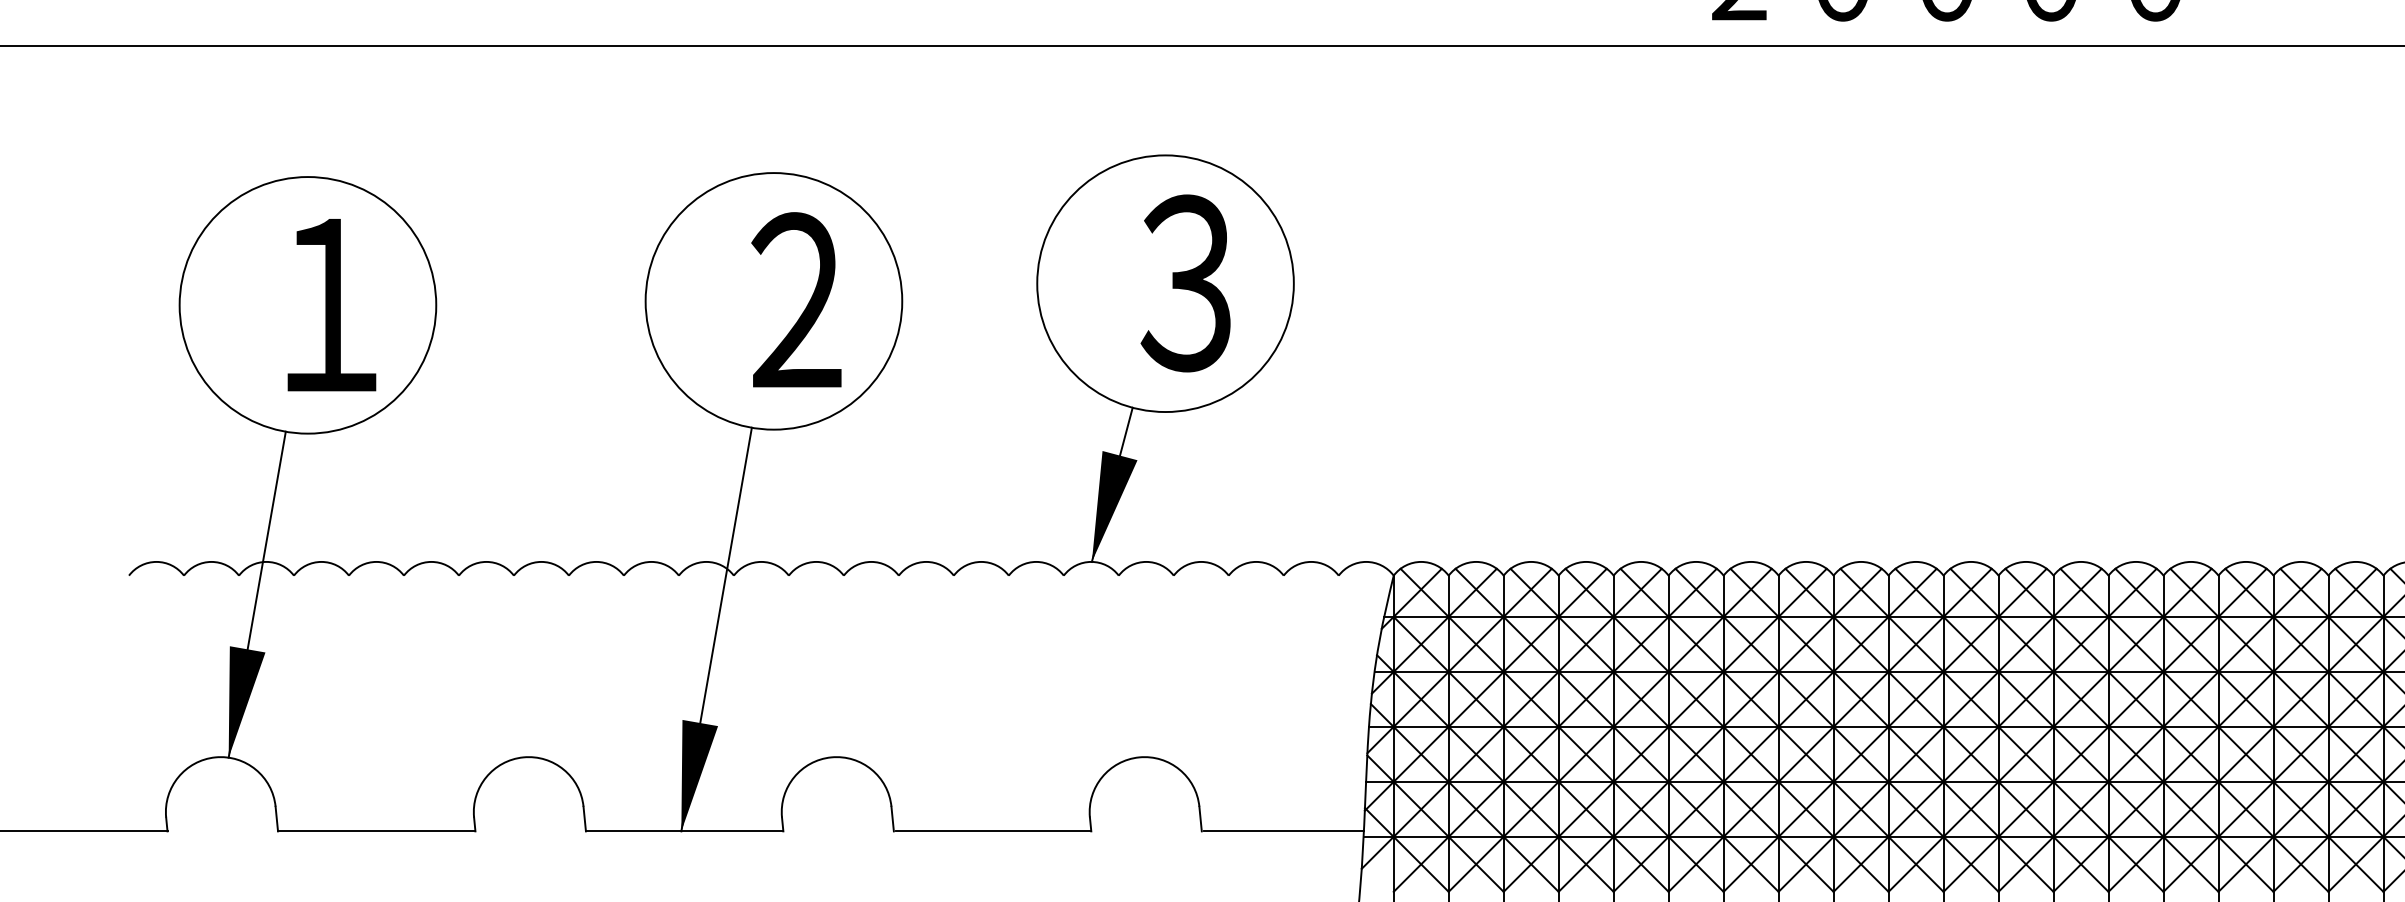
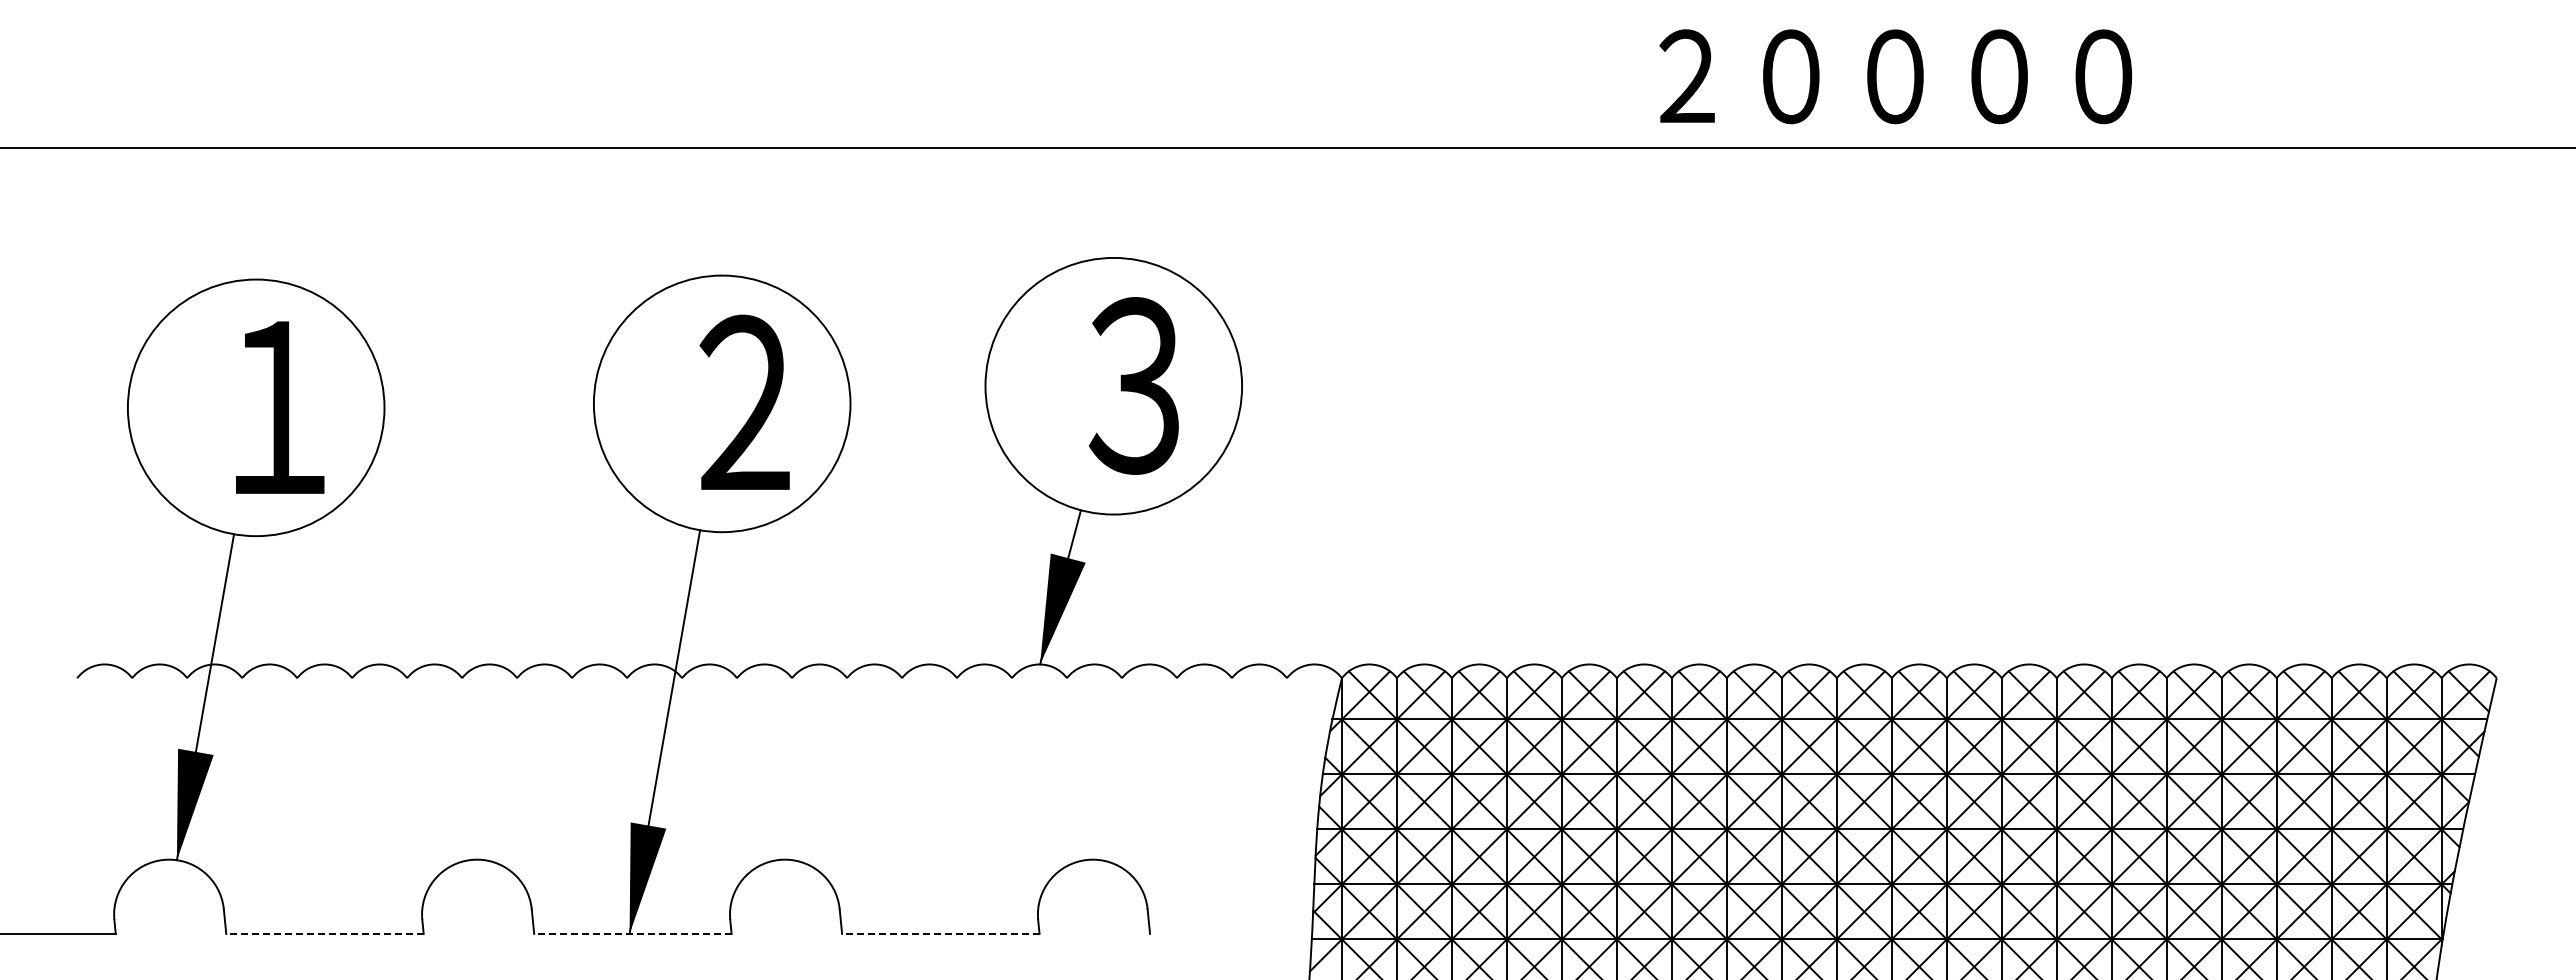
line: (376, 830) -> (324, 933), solid -> dashed
line: (684, 830) -> (632, 933), solid -> dashed
line: (993, 830) -> (941, 933), solid -> dashed
line: (1284, 830) -> (1232, 933), removed

